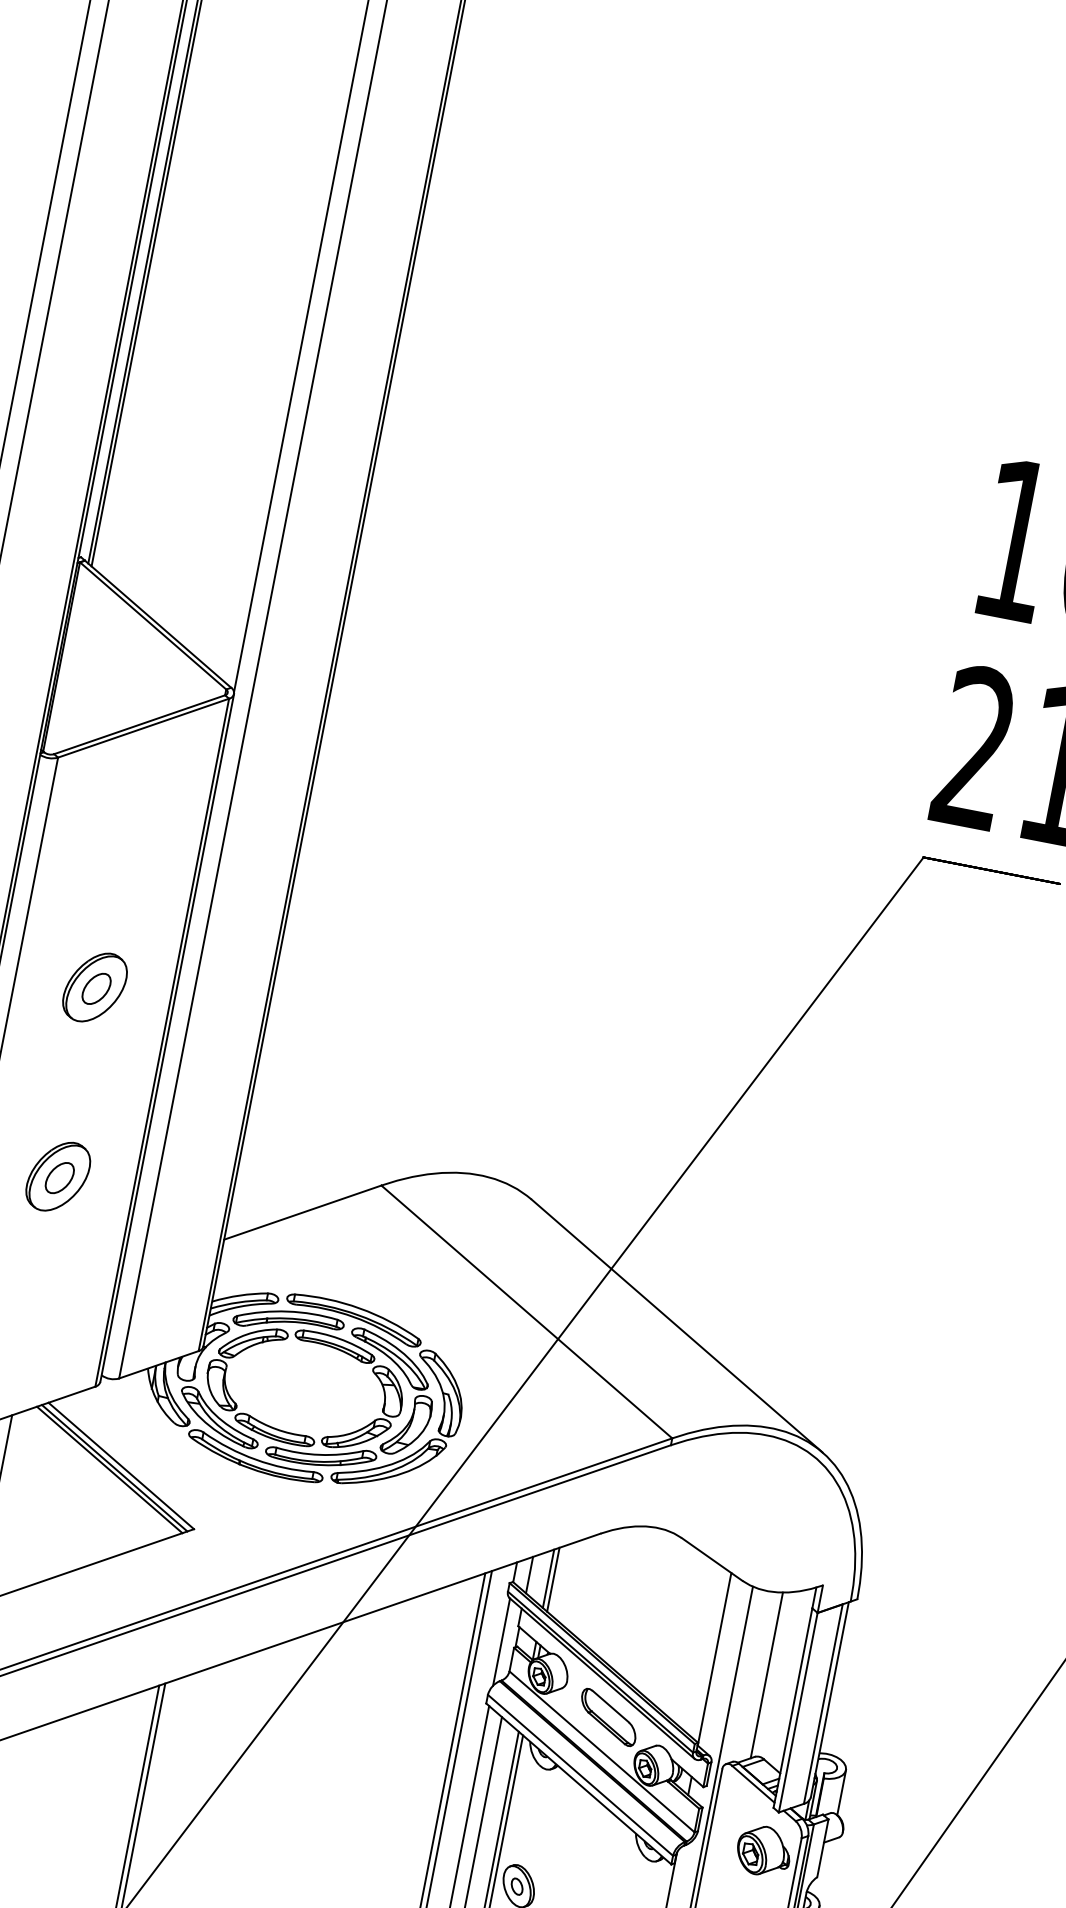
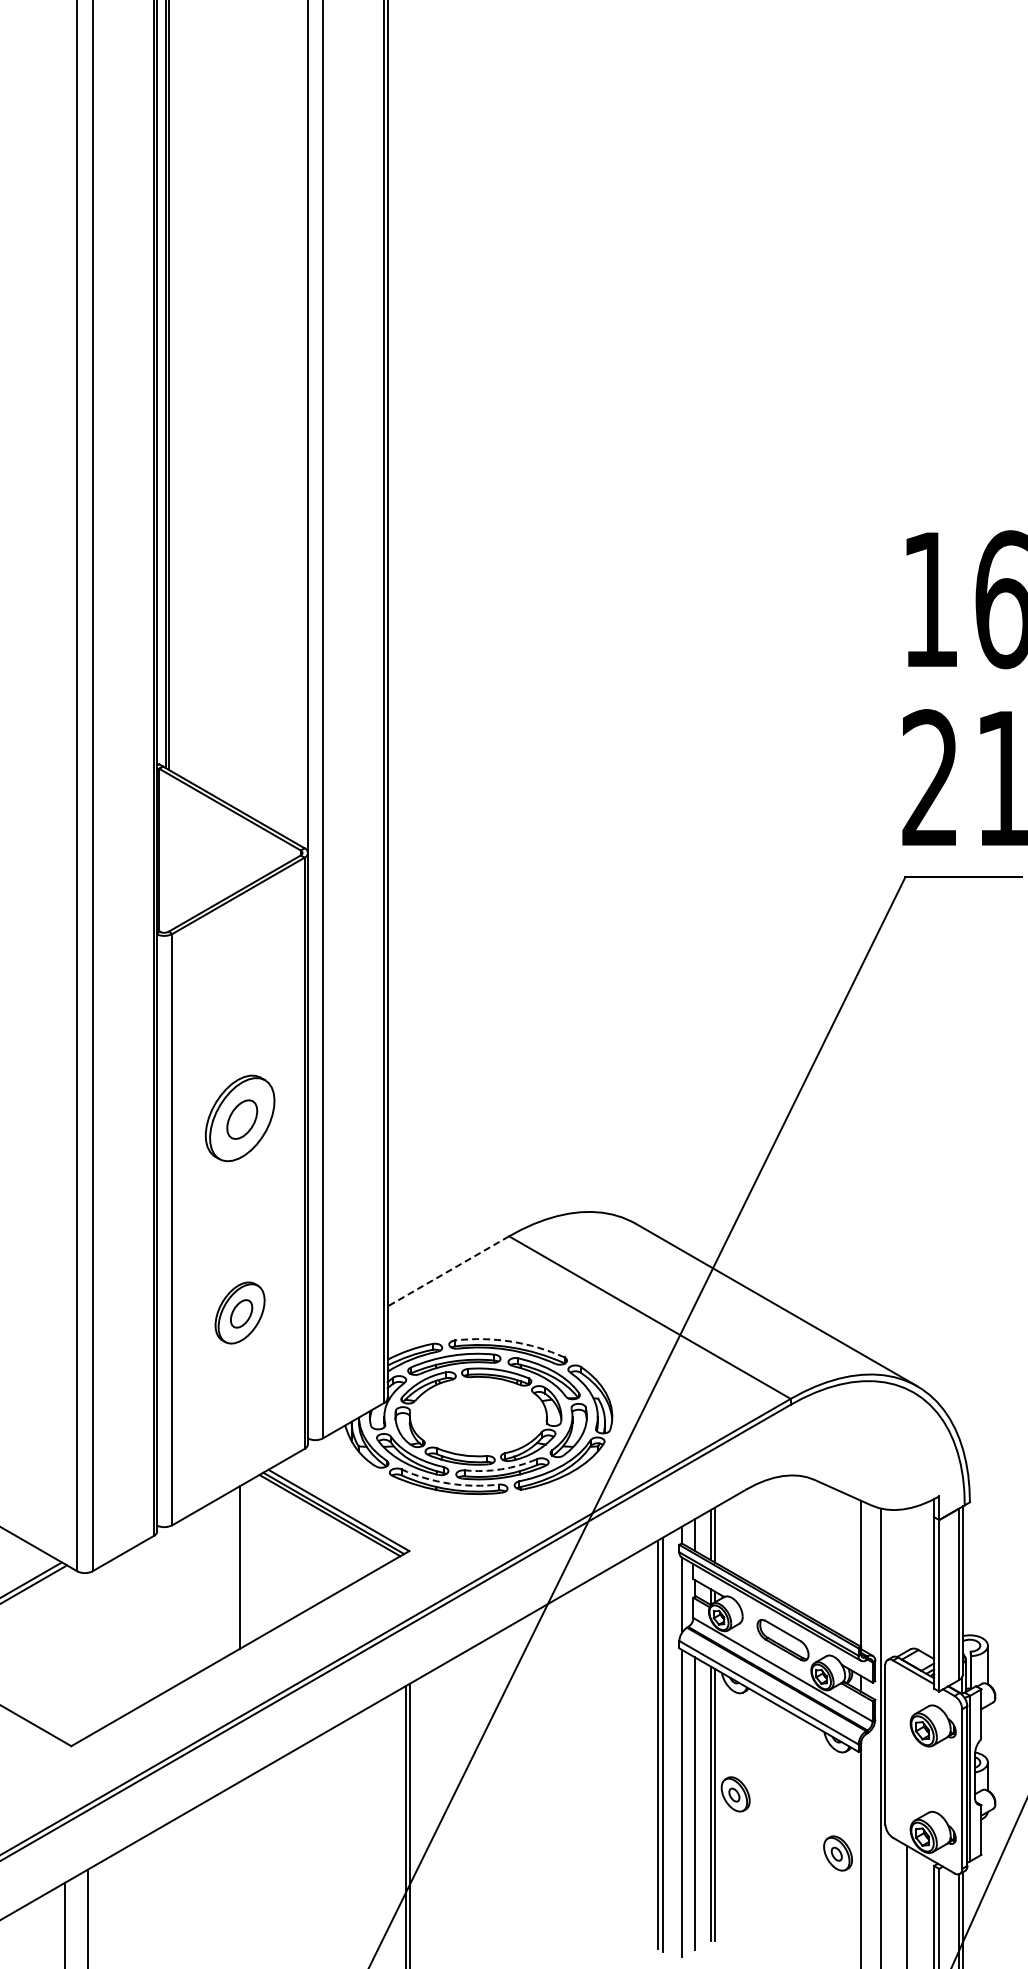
part: (94, 987) -> (239, 1118), size x1.4
part: (57, 1175) -> (239, 1312), moved
line: (301, 1212) -> (447, 1271), solid -> dashed
arc: (359, 1308) -> (510, 1341), solid -> dashed
arc: (319, 1455) -> (501, 1469), solid -> dashed
arc: (256, 1459) -> (449, 1483), solid -> dashed
line: (767, 1674) -> (907, 1579), removed

